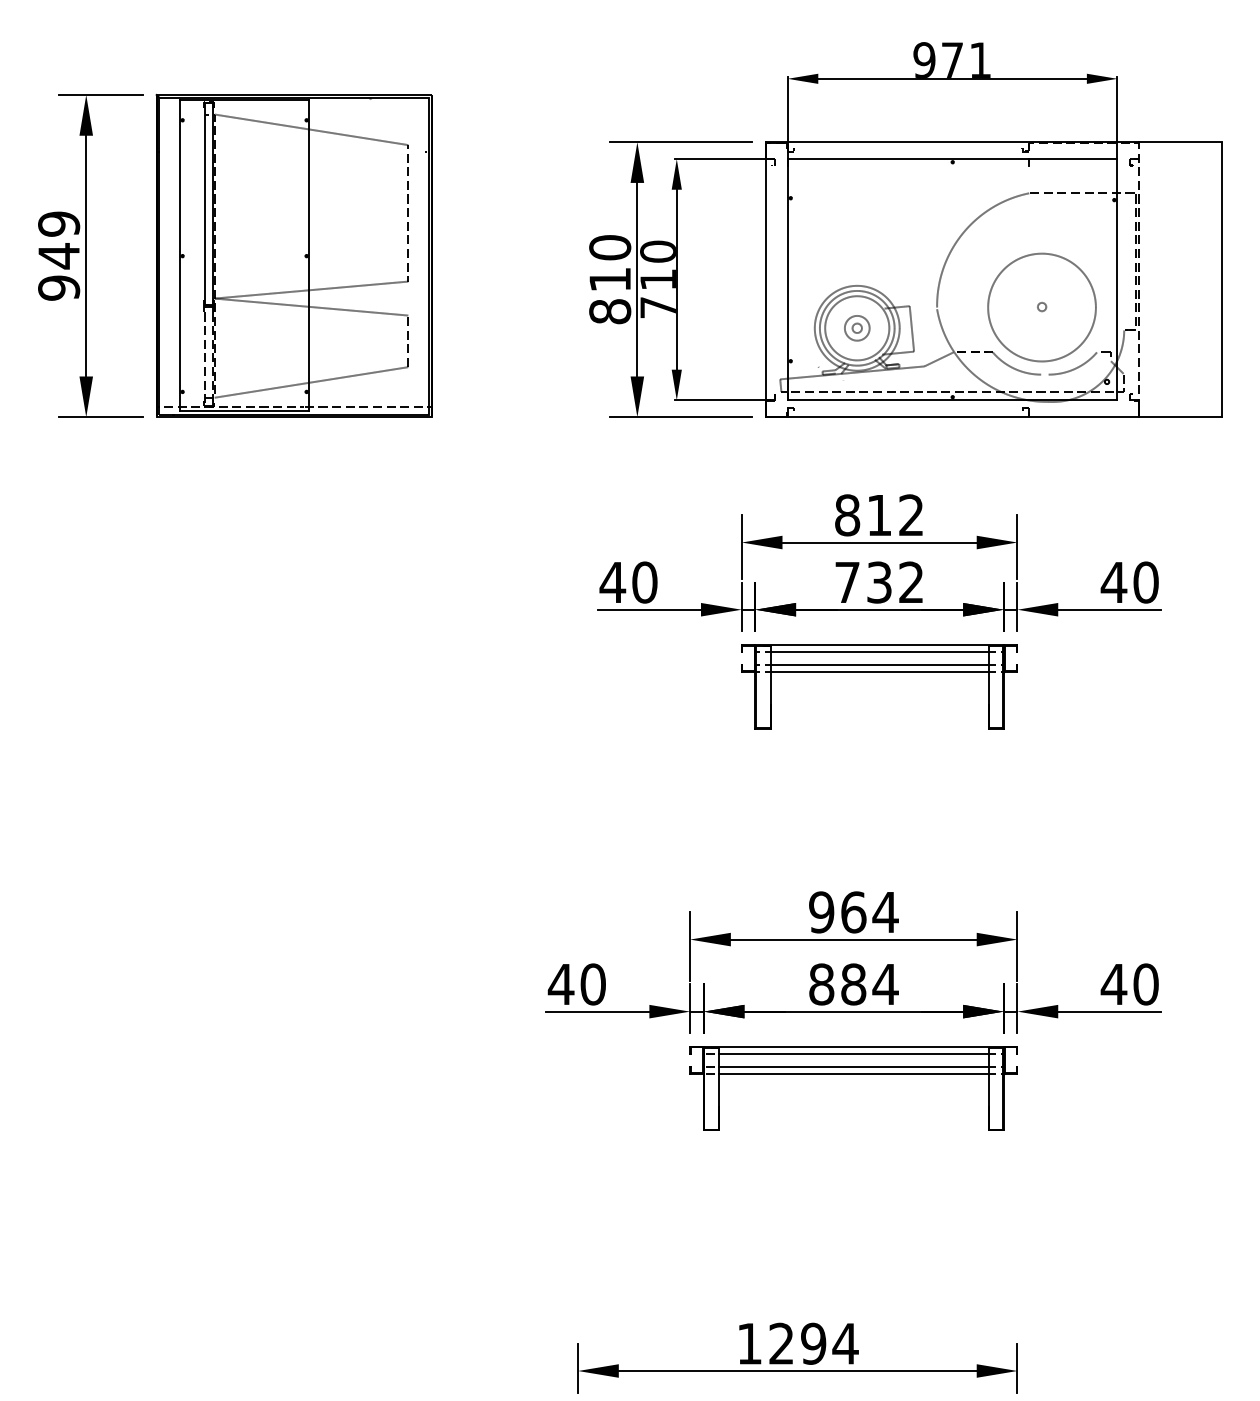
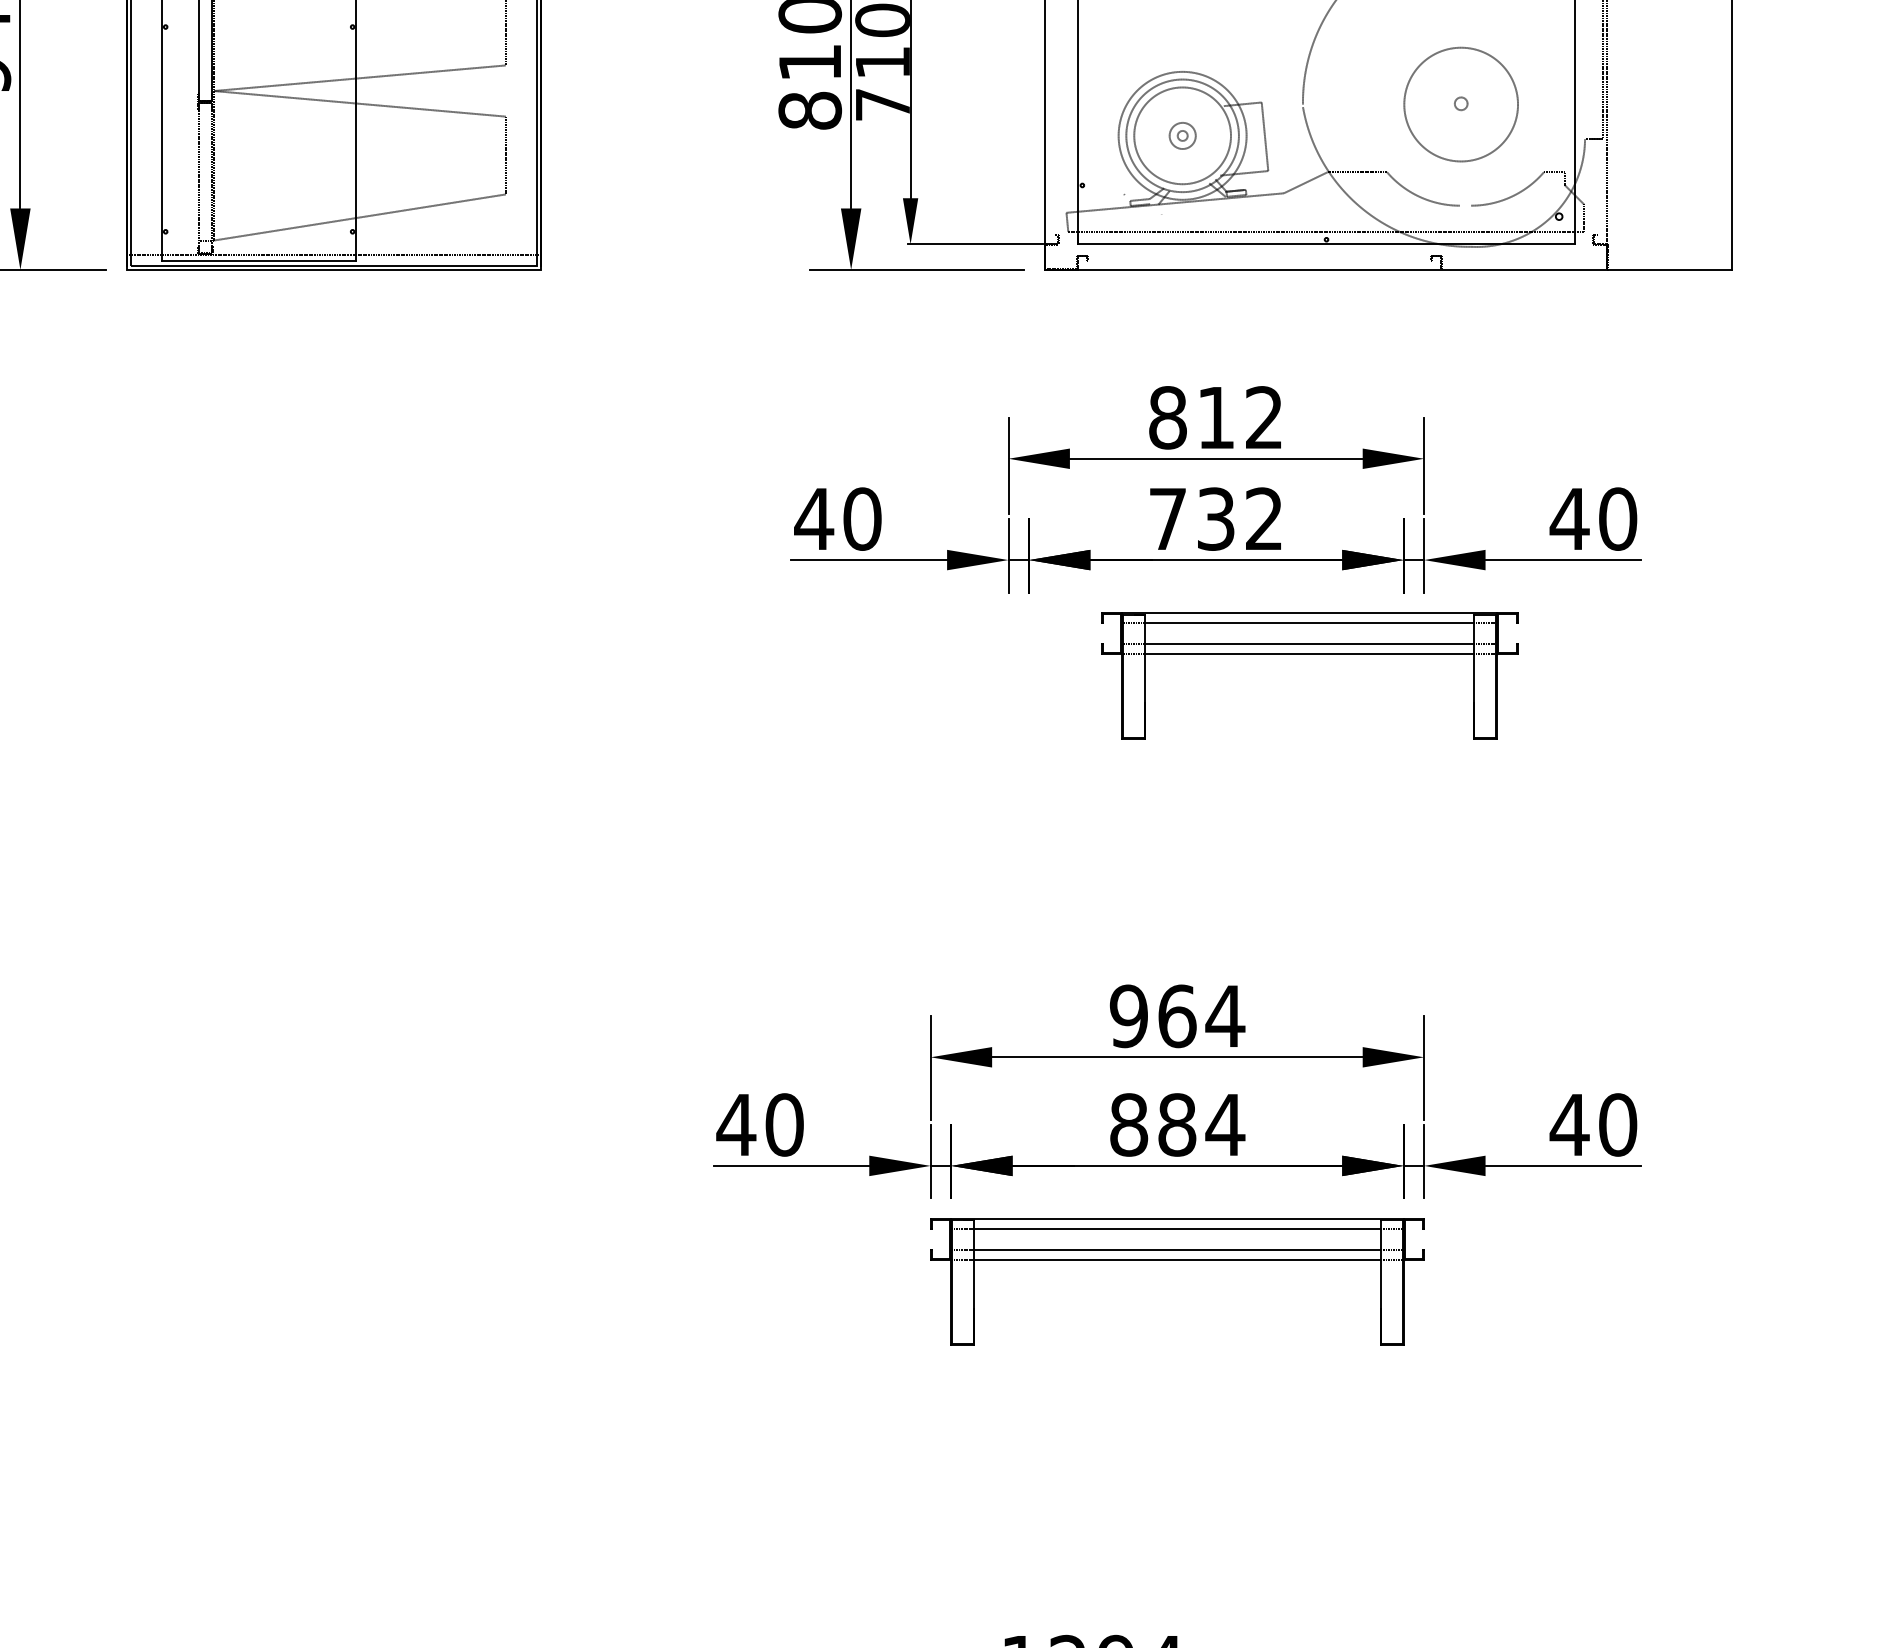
circle: (1041, 307) -> (1460, 104), size x0.7
part: (857, 328) -> (1182, 136), size x0.7
part: (879, 672) -> (1309, 654), moved

